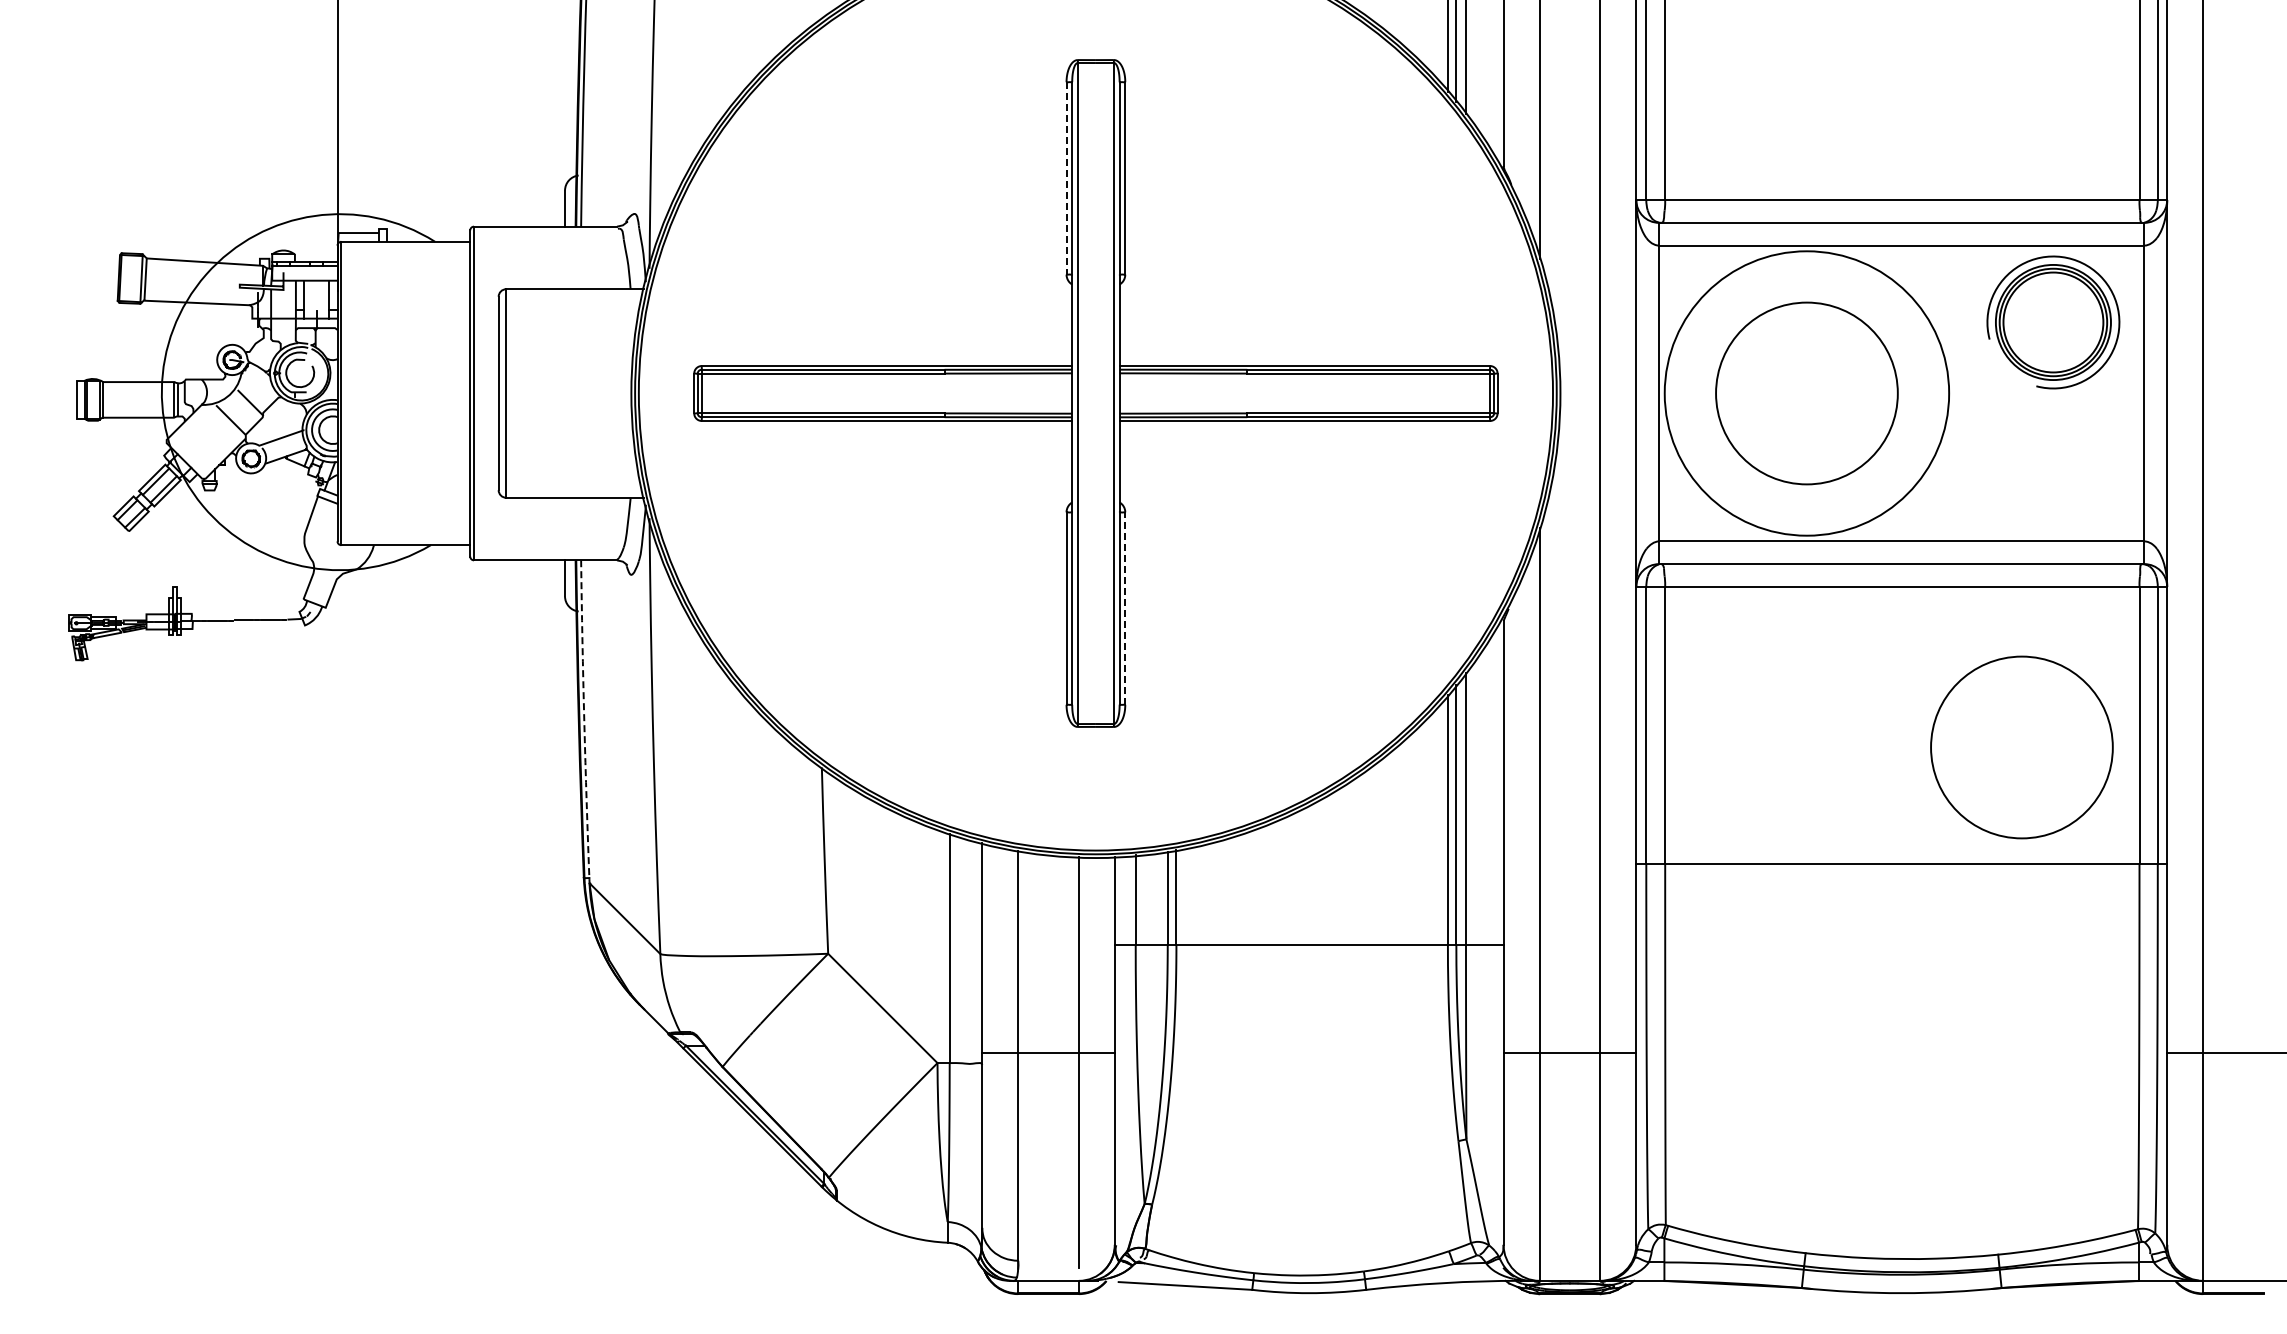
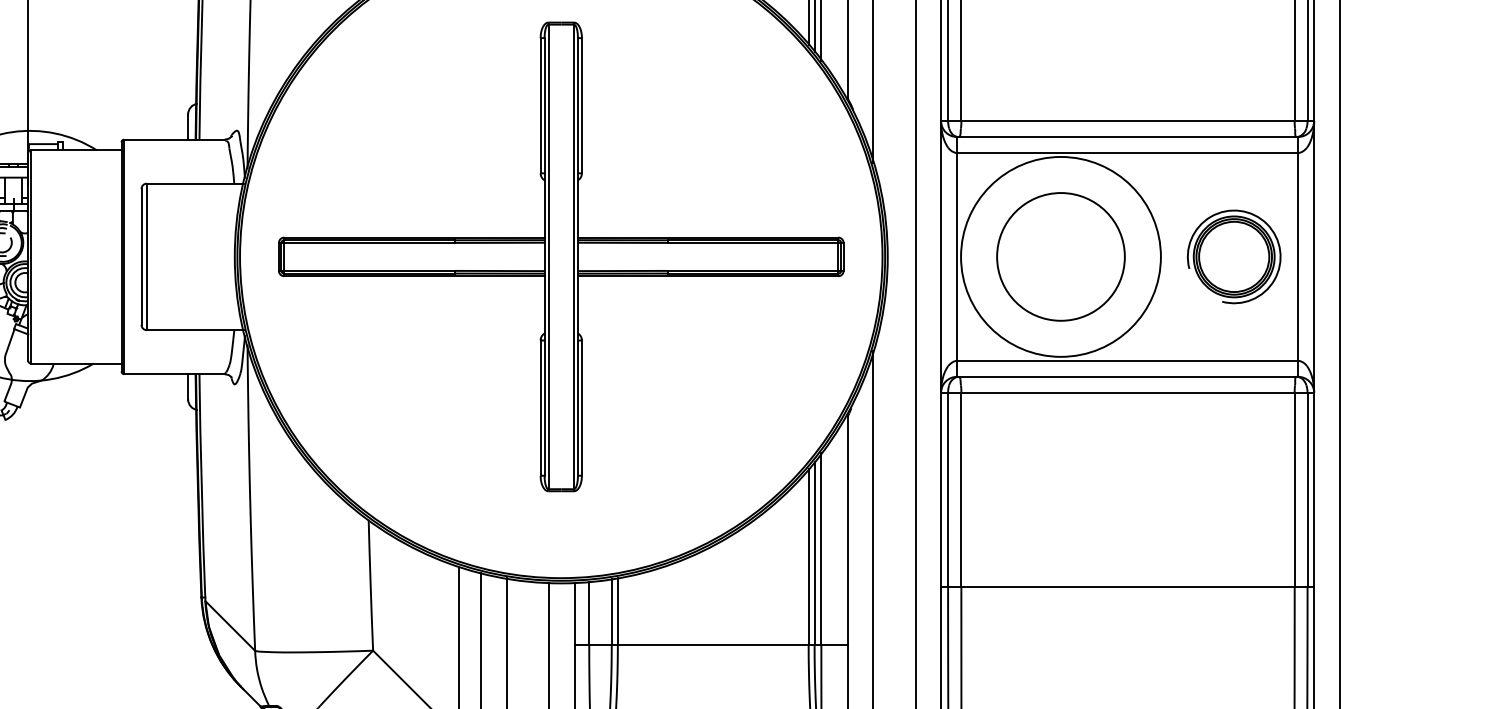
line: (1066, 178) -> (540, 105), dashed -> solid
part: (2053, 322) -> (1234, 256), moved
line: (1125, 608) -> (582, 408), dashed -> solid
arc: (584, 721) -> (201, 487), dashed -> solid
circle: (2021, 747) -> (1211, 505), removed

